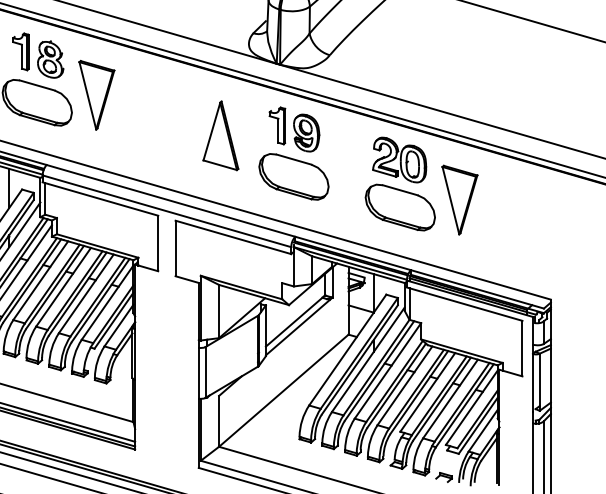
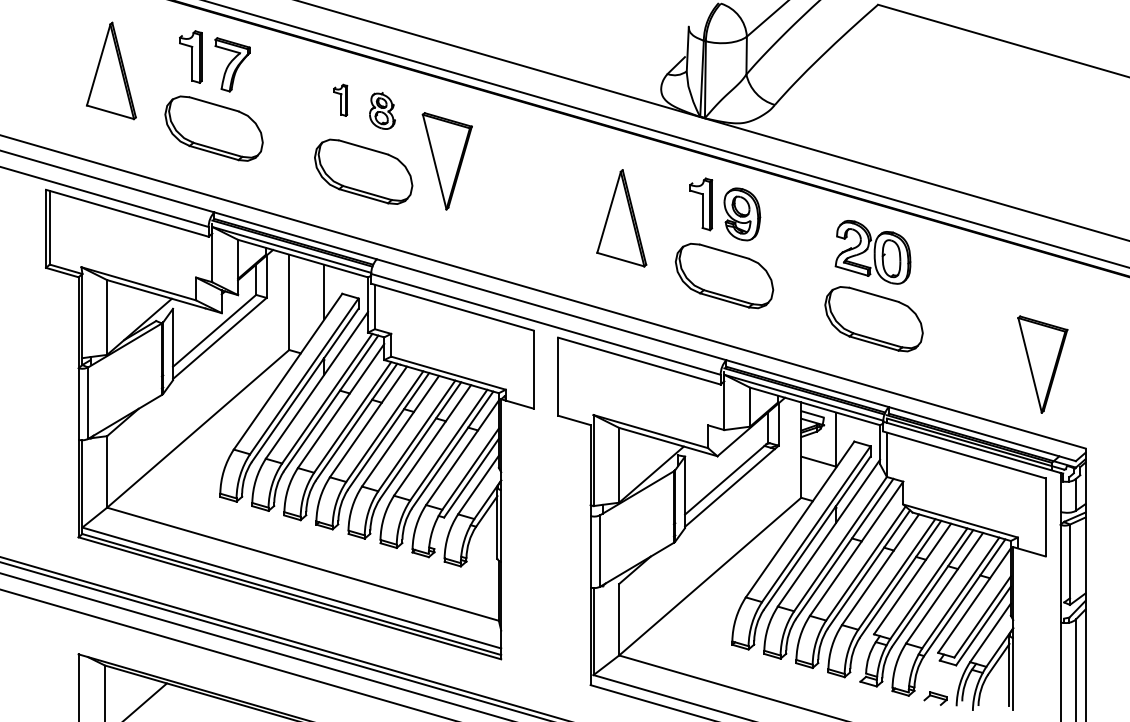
part: (20, 52) -> (340, 100), size x0.6
part: (50, 59) -> (382, 110), size x0.7
part: (459, 200) -> (1042, 364), moved

